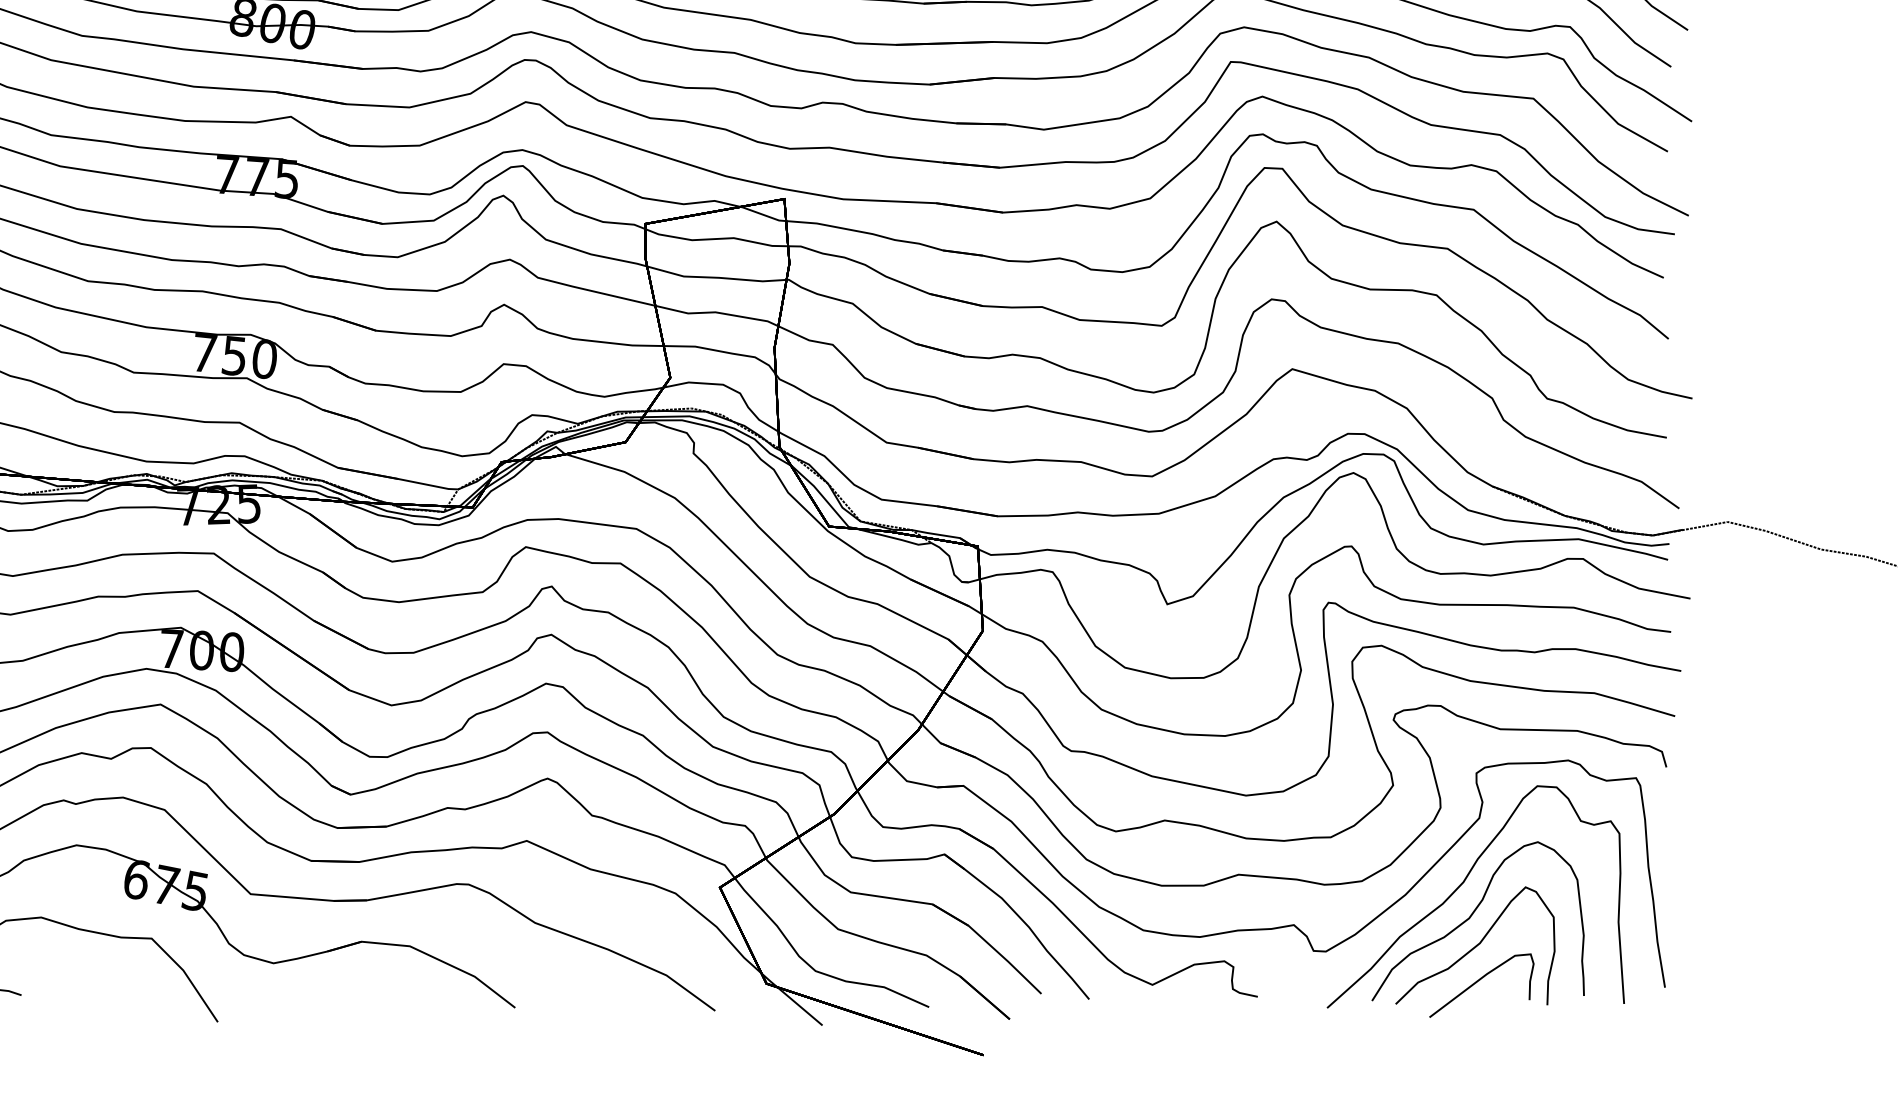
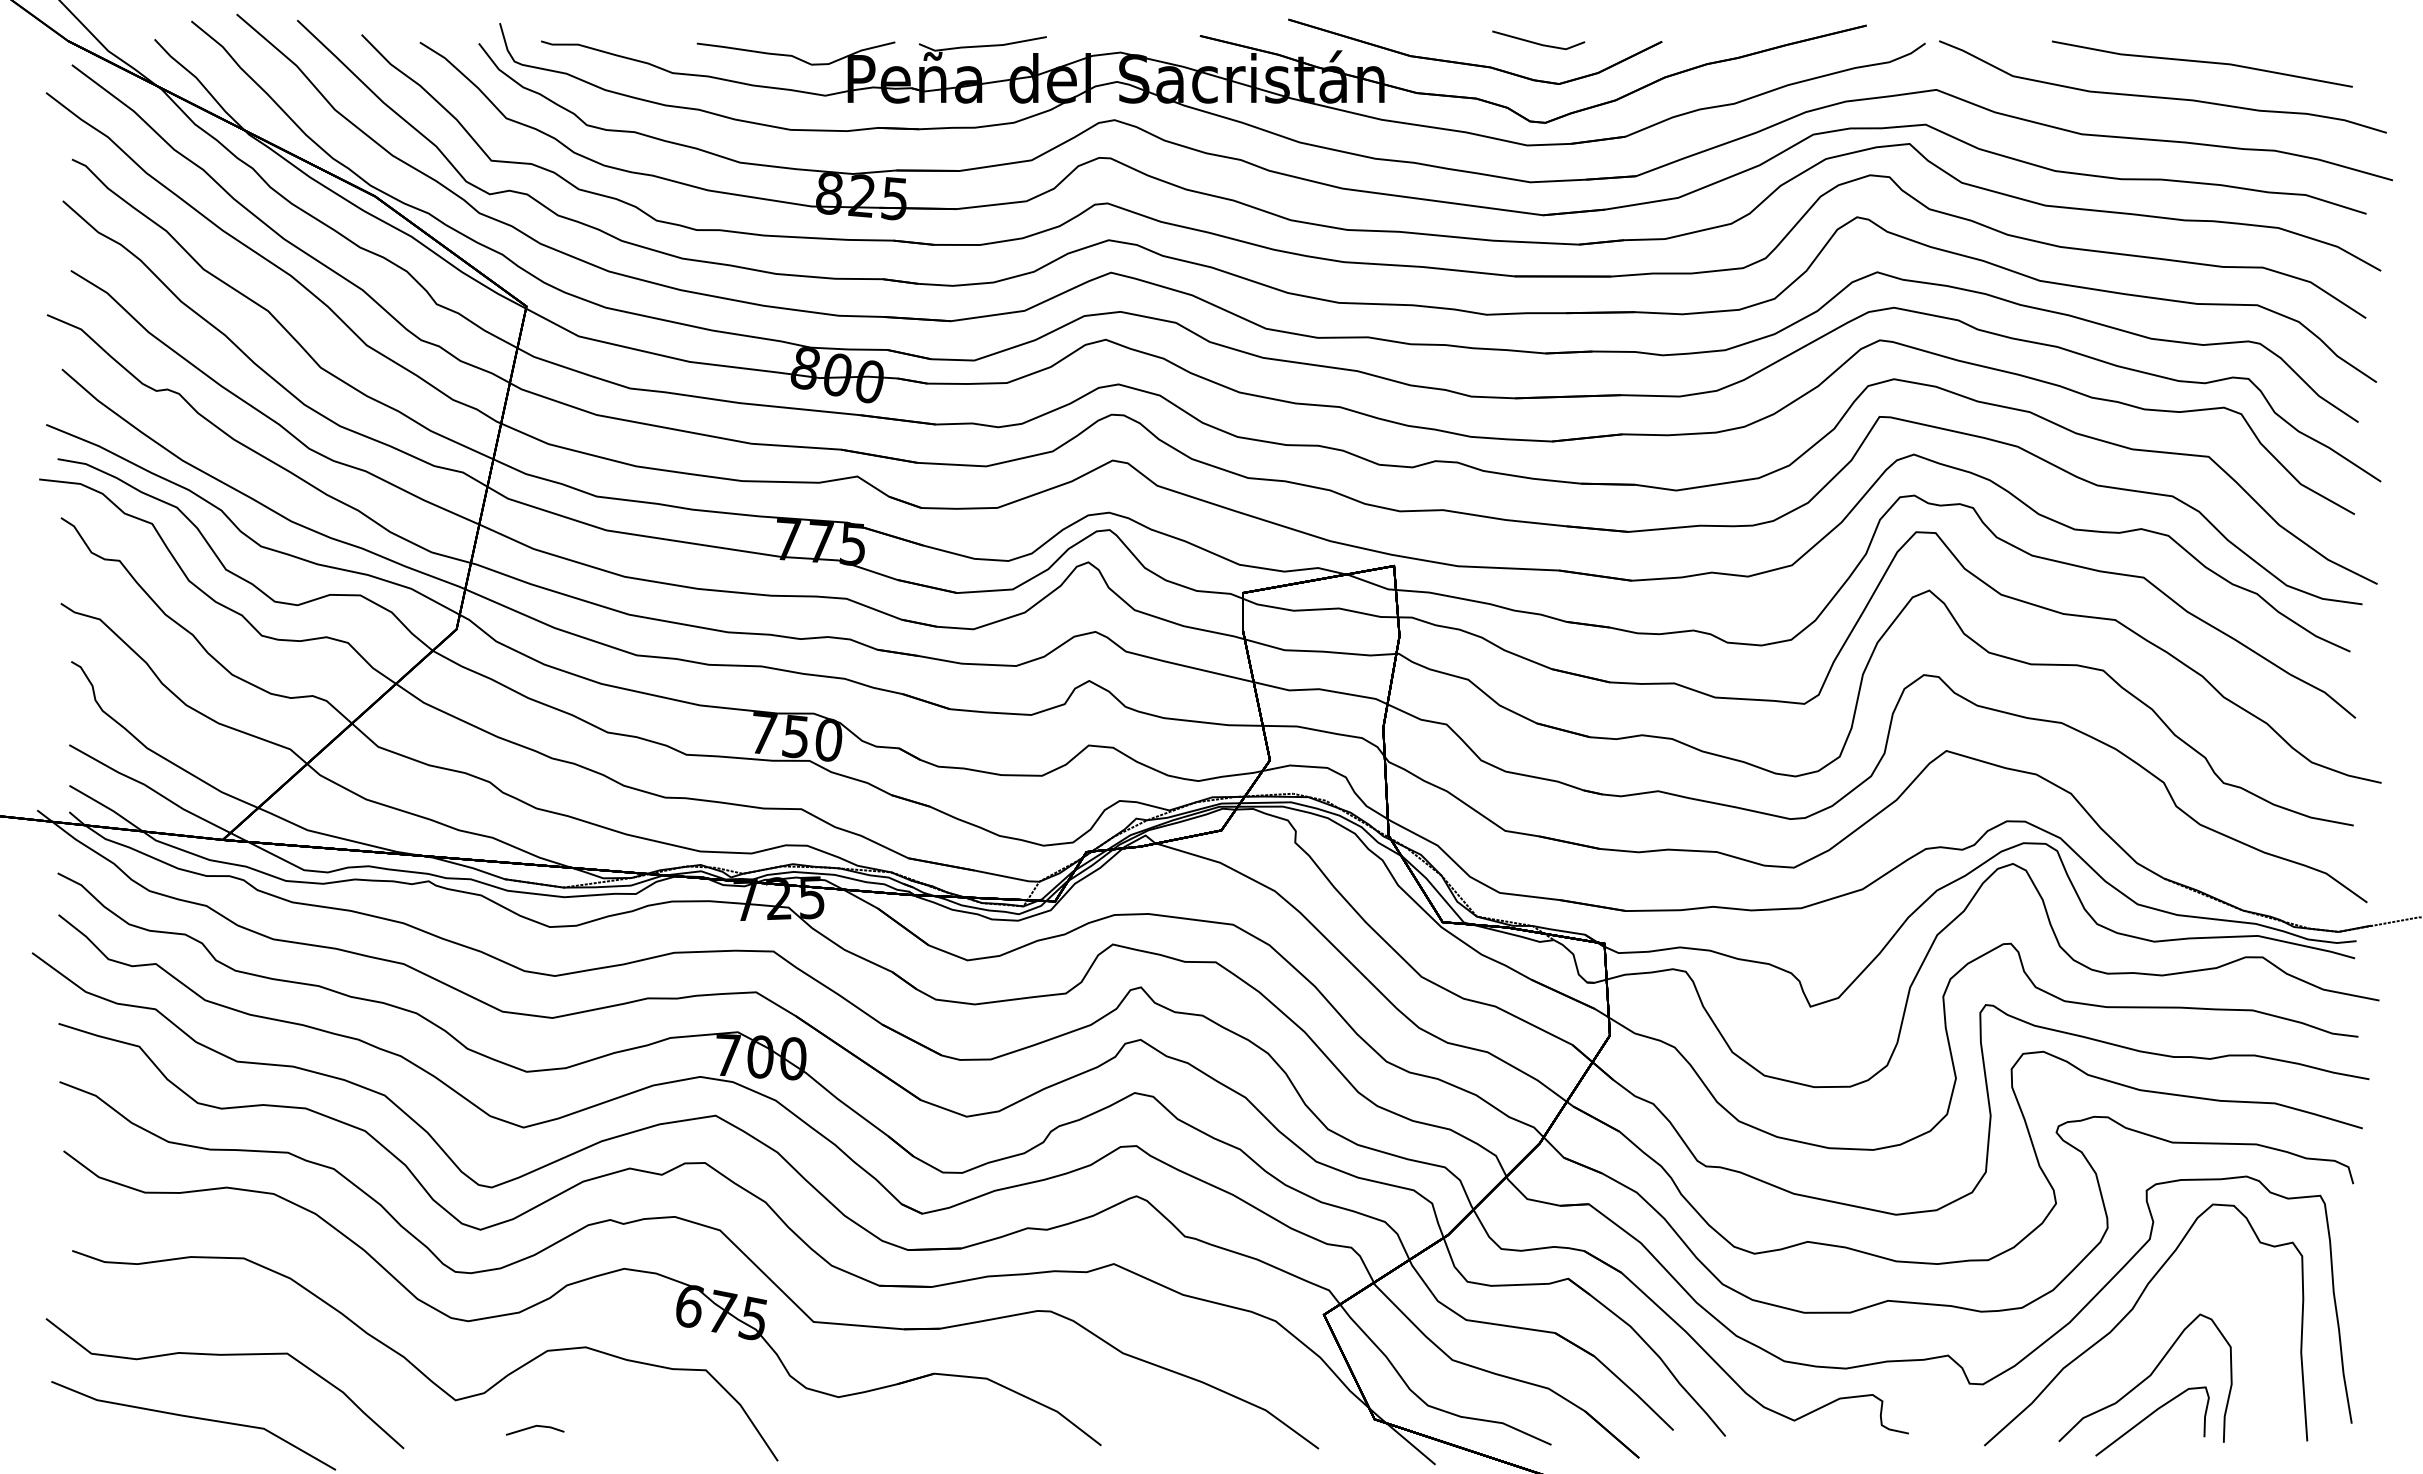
curve: (1471, 916) -> (2141, 1346), removed

